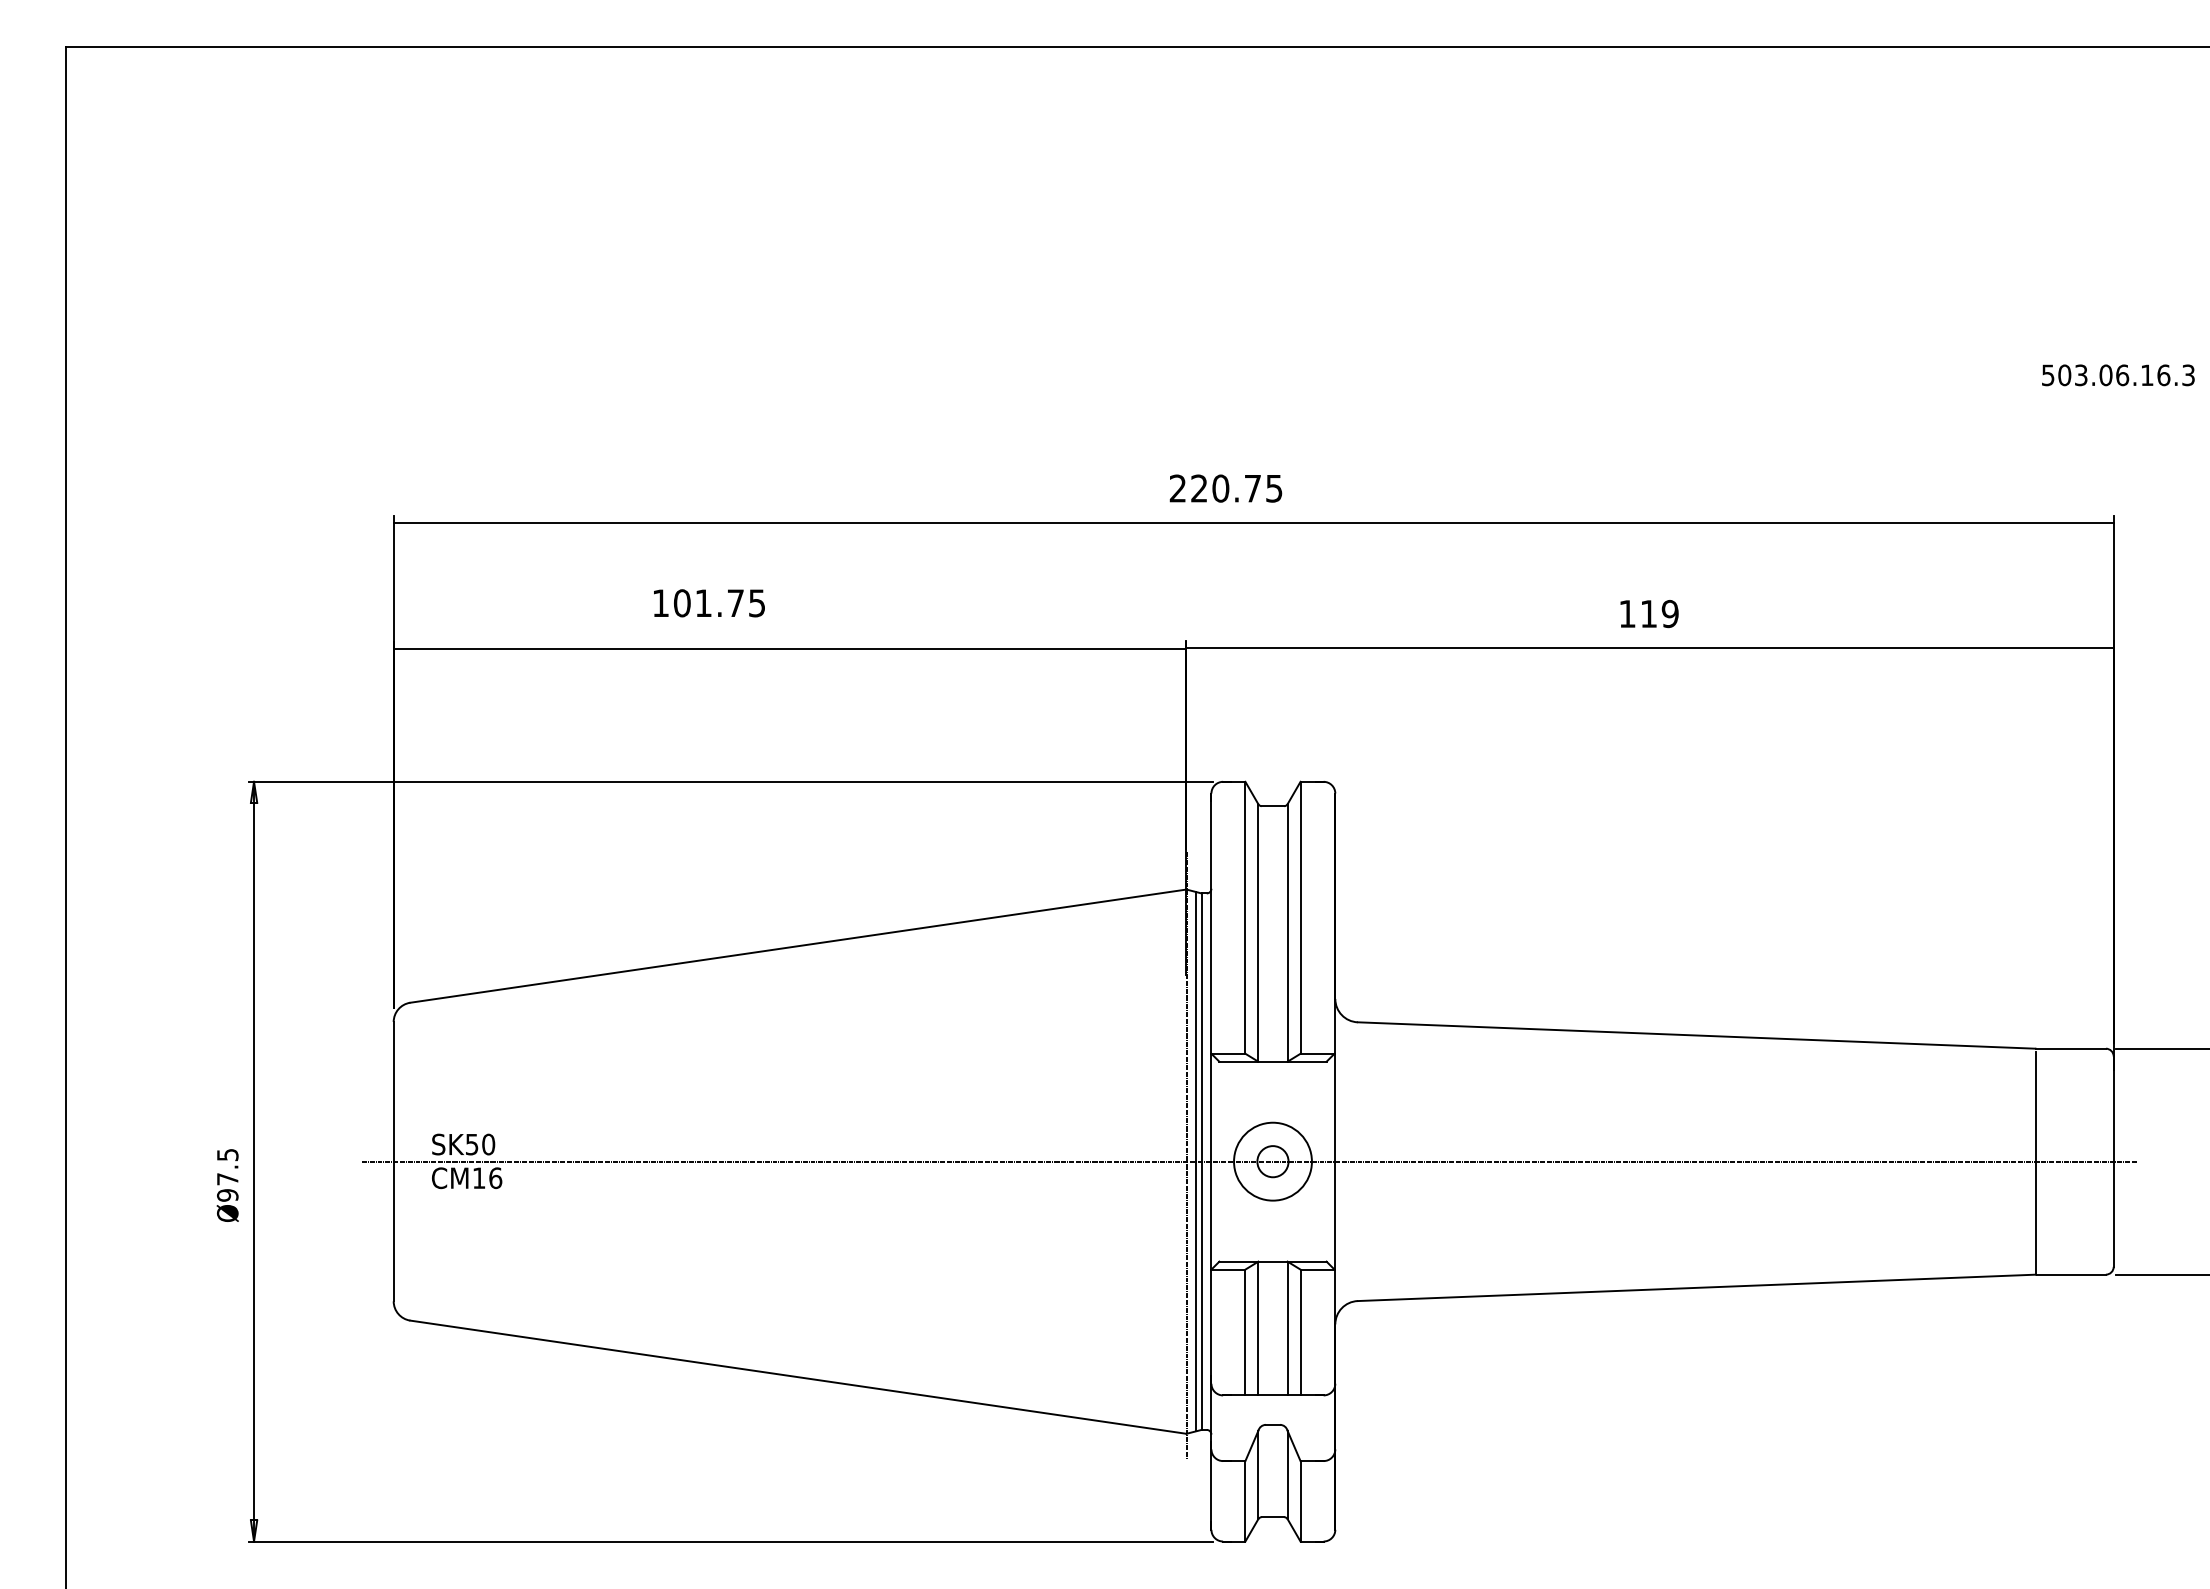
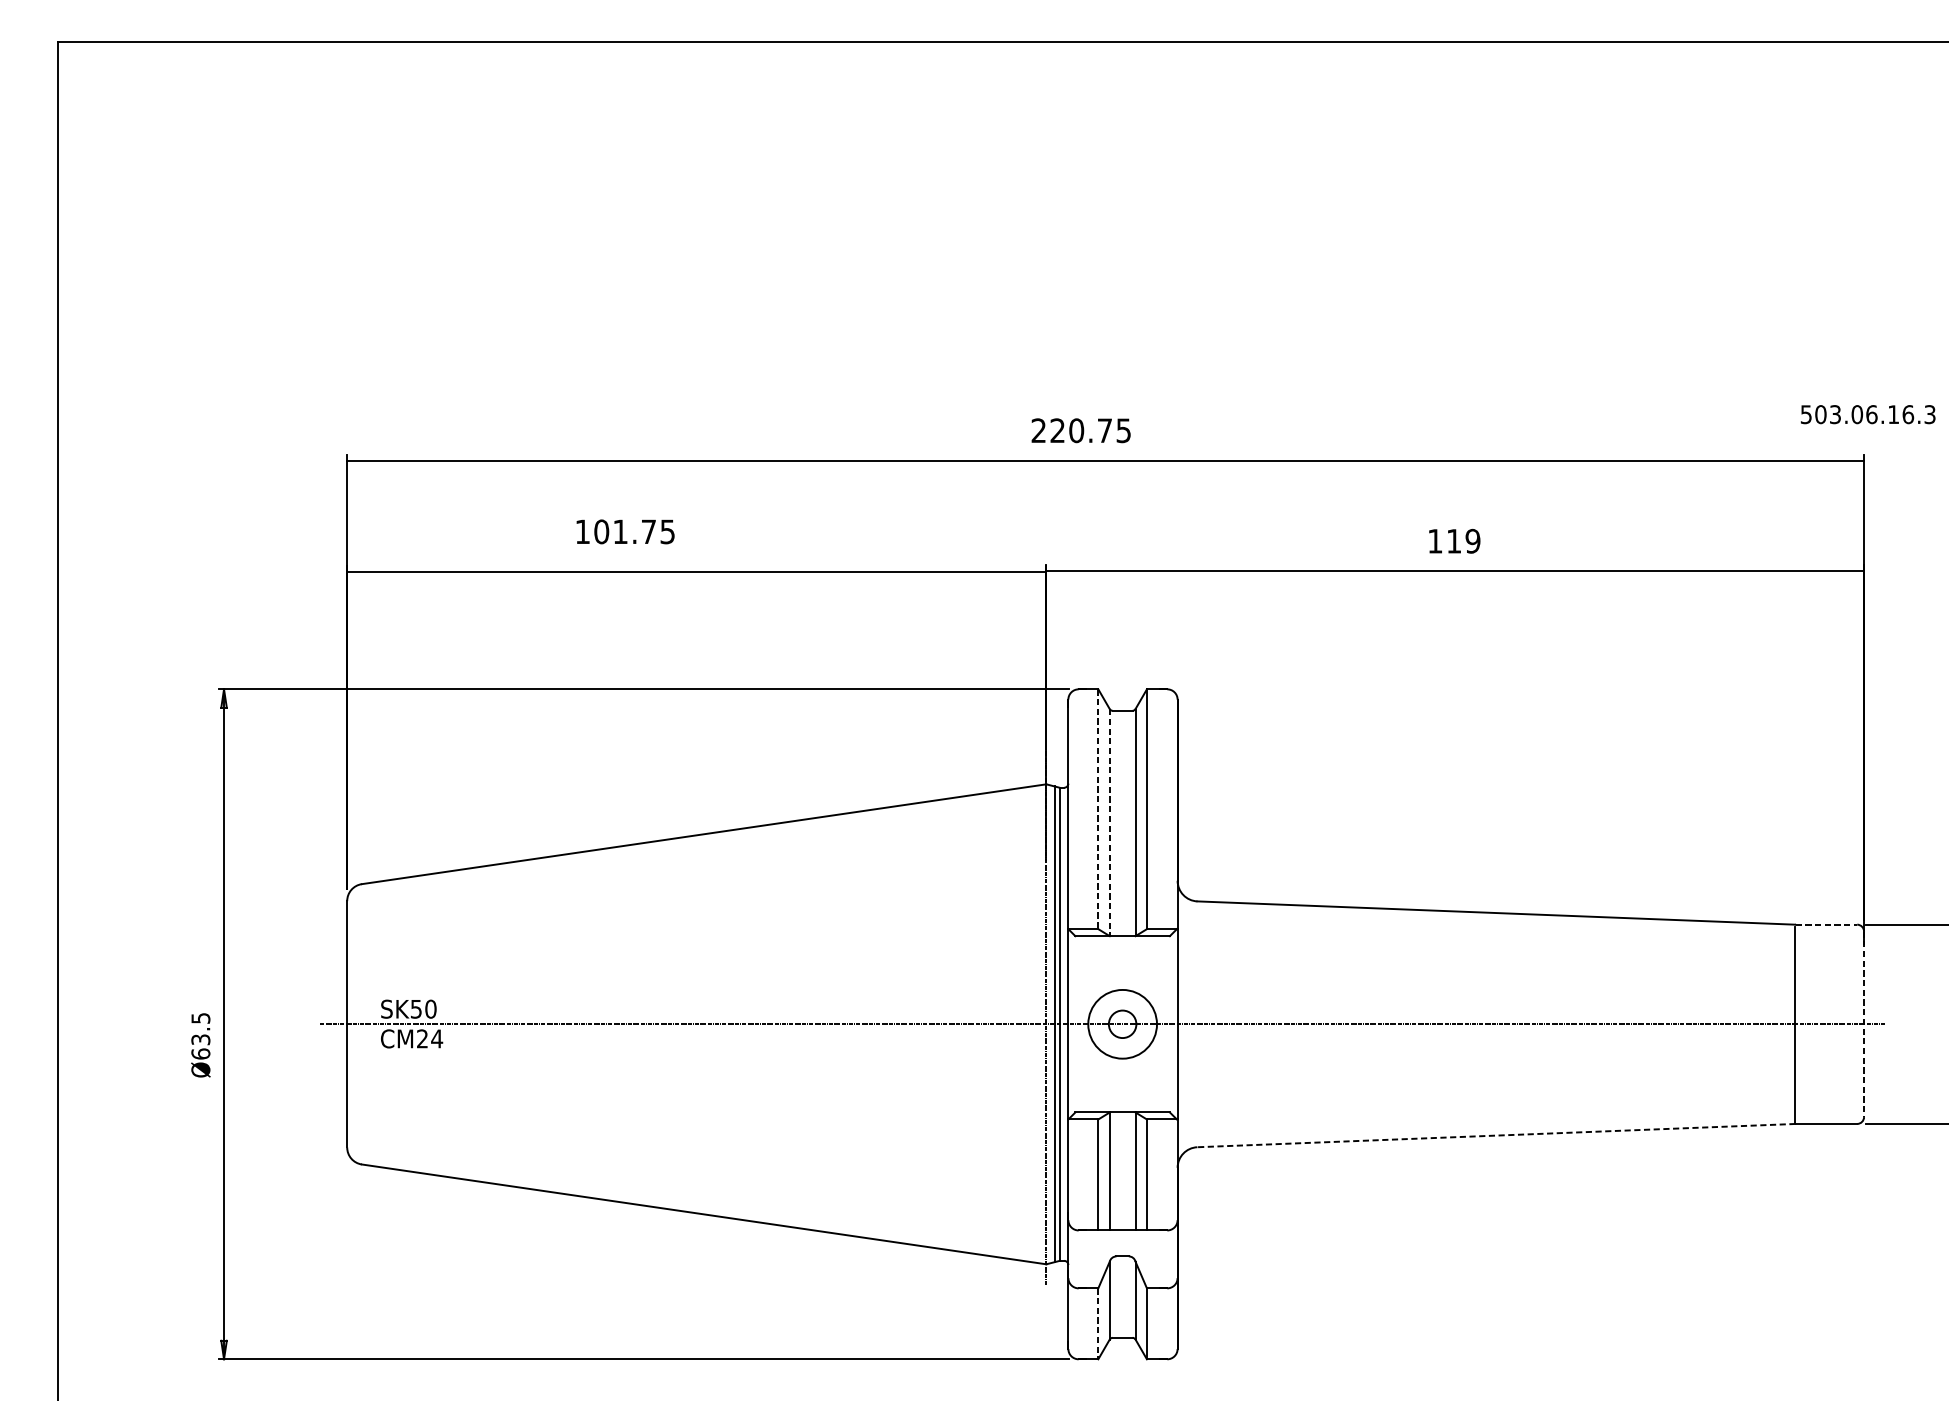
text: (2118, 375) -> (1868, 414), moved
line: (1245, 917) -> (1098, 808), solid -> dashed
line: (1258, 932) -> (1109, 822), solid -> dashed
line: (2071, 1048) -> (1826, 924), solid -> dashed
line: (2113, 1162) -> (1863, 1025), solid -> dashed
text: (487, 1178) -> (429, 1039), CM16 -> CM24
text: (227, 1187) -> (200, 1047), Ø97.5 -> Ø63.5
line: (1696, 1287) -> (1496, 1135), solid -> dashed
line: (1245, 1501) -> (1098, 1324), solid -> dashed

